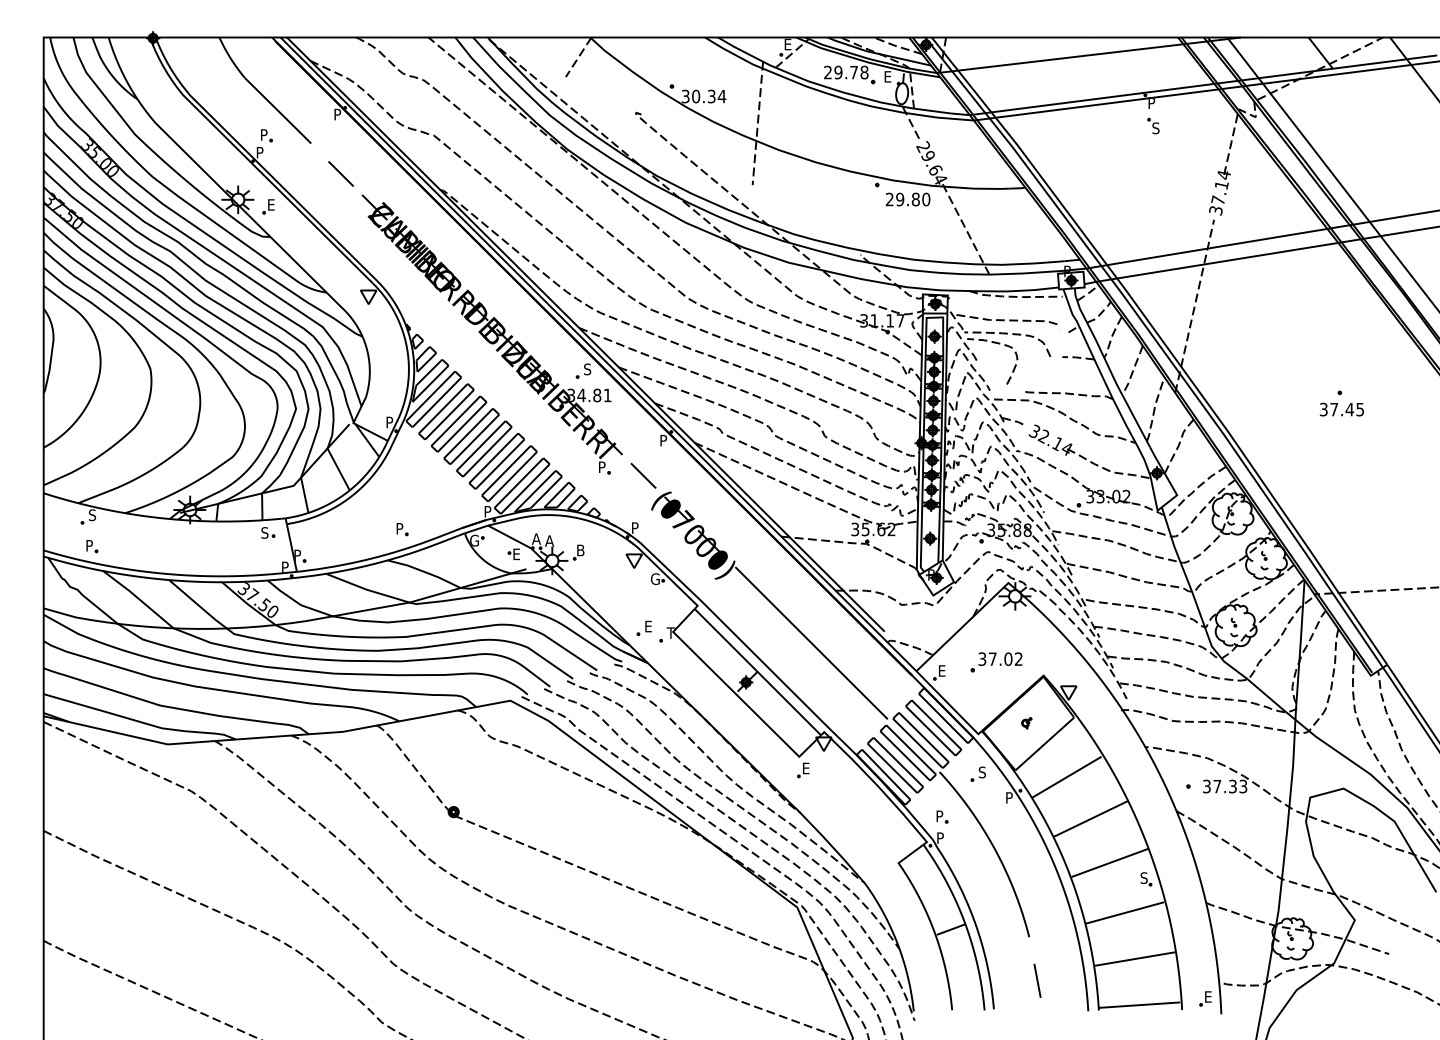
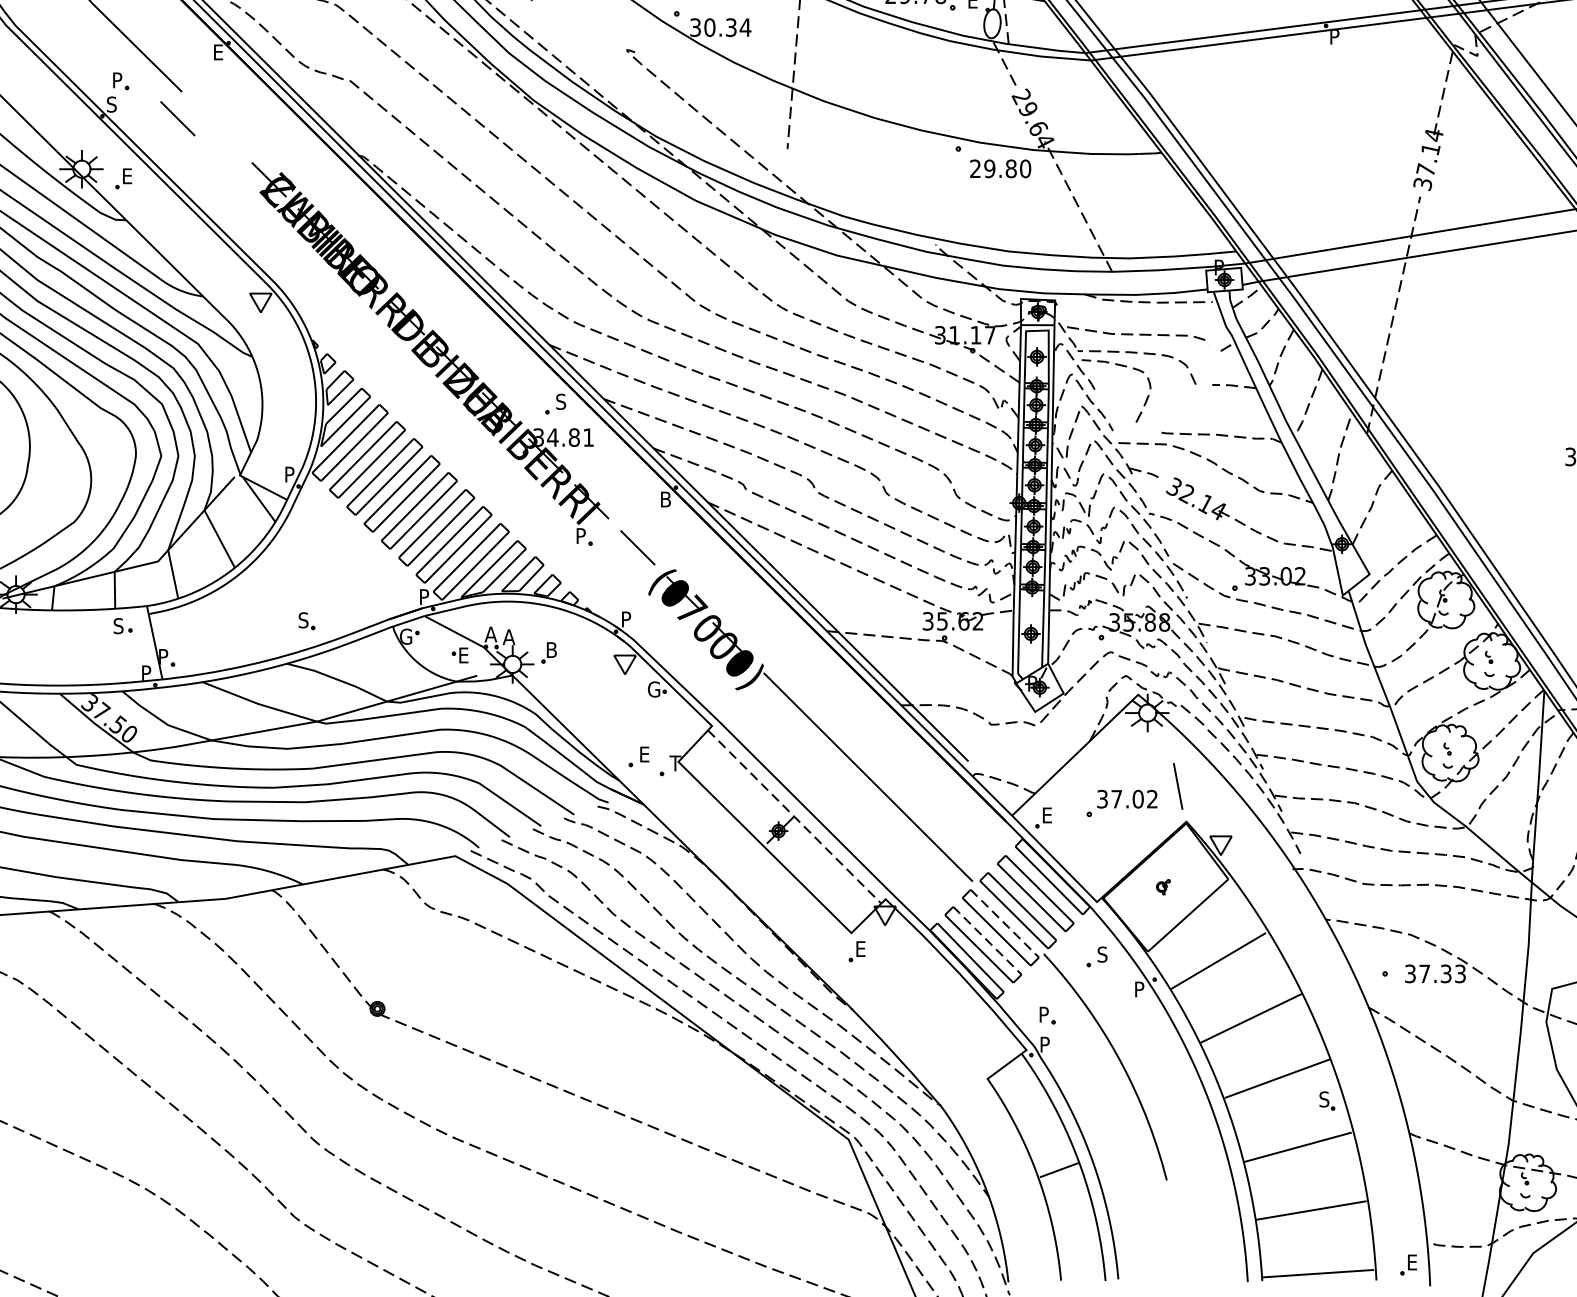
text: (338, 114) -> (219, 52), P -> E
part: (1153, 125) -> (1337, 67), removed
text: (259, 152) -> (111, 104), P -> S
line: (340, 173) -> (176, 118), moved
text: (664, 440) -> (666, 499), P -> B
text: (399, 528) -> (303, 620), P -> S
line: (758, 672) -> (795, 817), solid -> dashed
line: (911, 750) -> (1005, 924), solid -> dashed
line: (898, 762) -> (987, 940), solid -> dashed
line: (1037, 980) -> (1178, 785), moved

